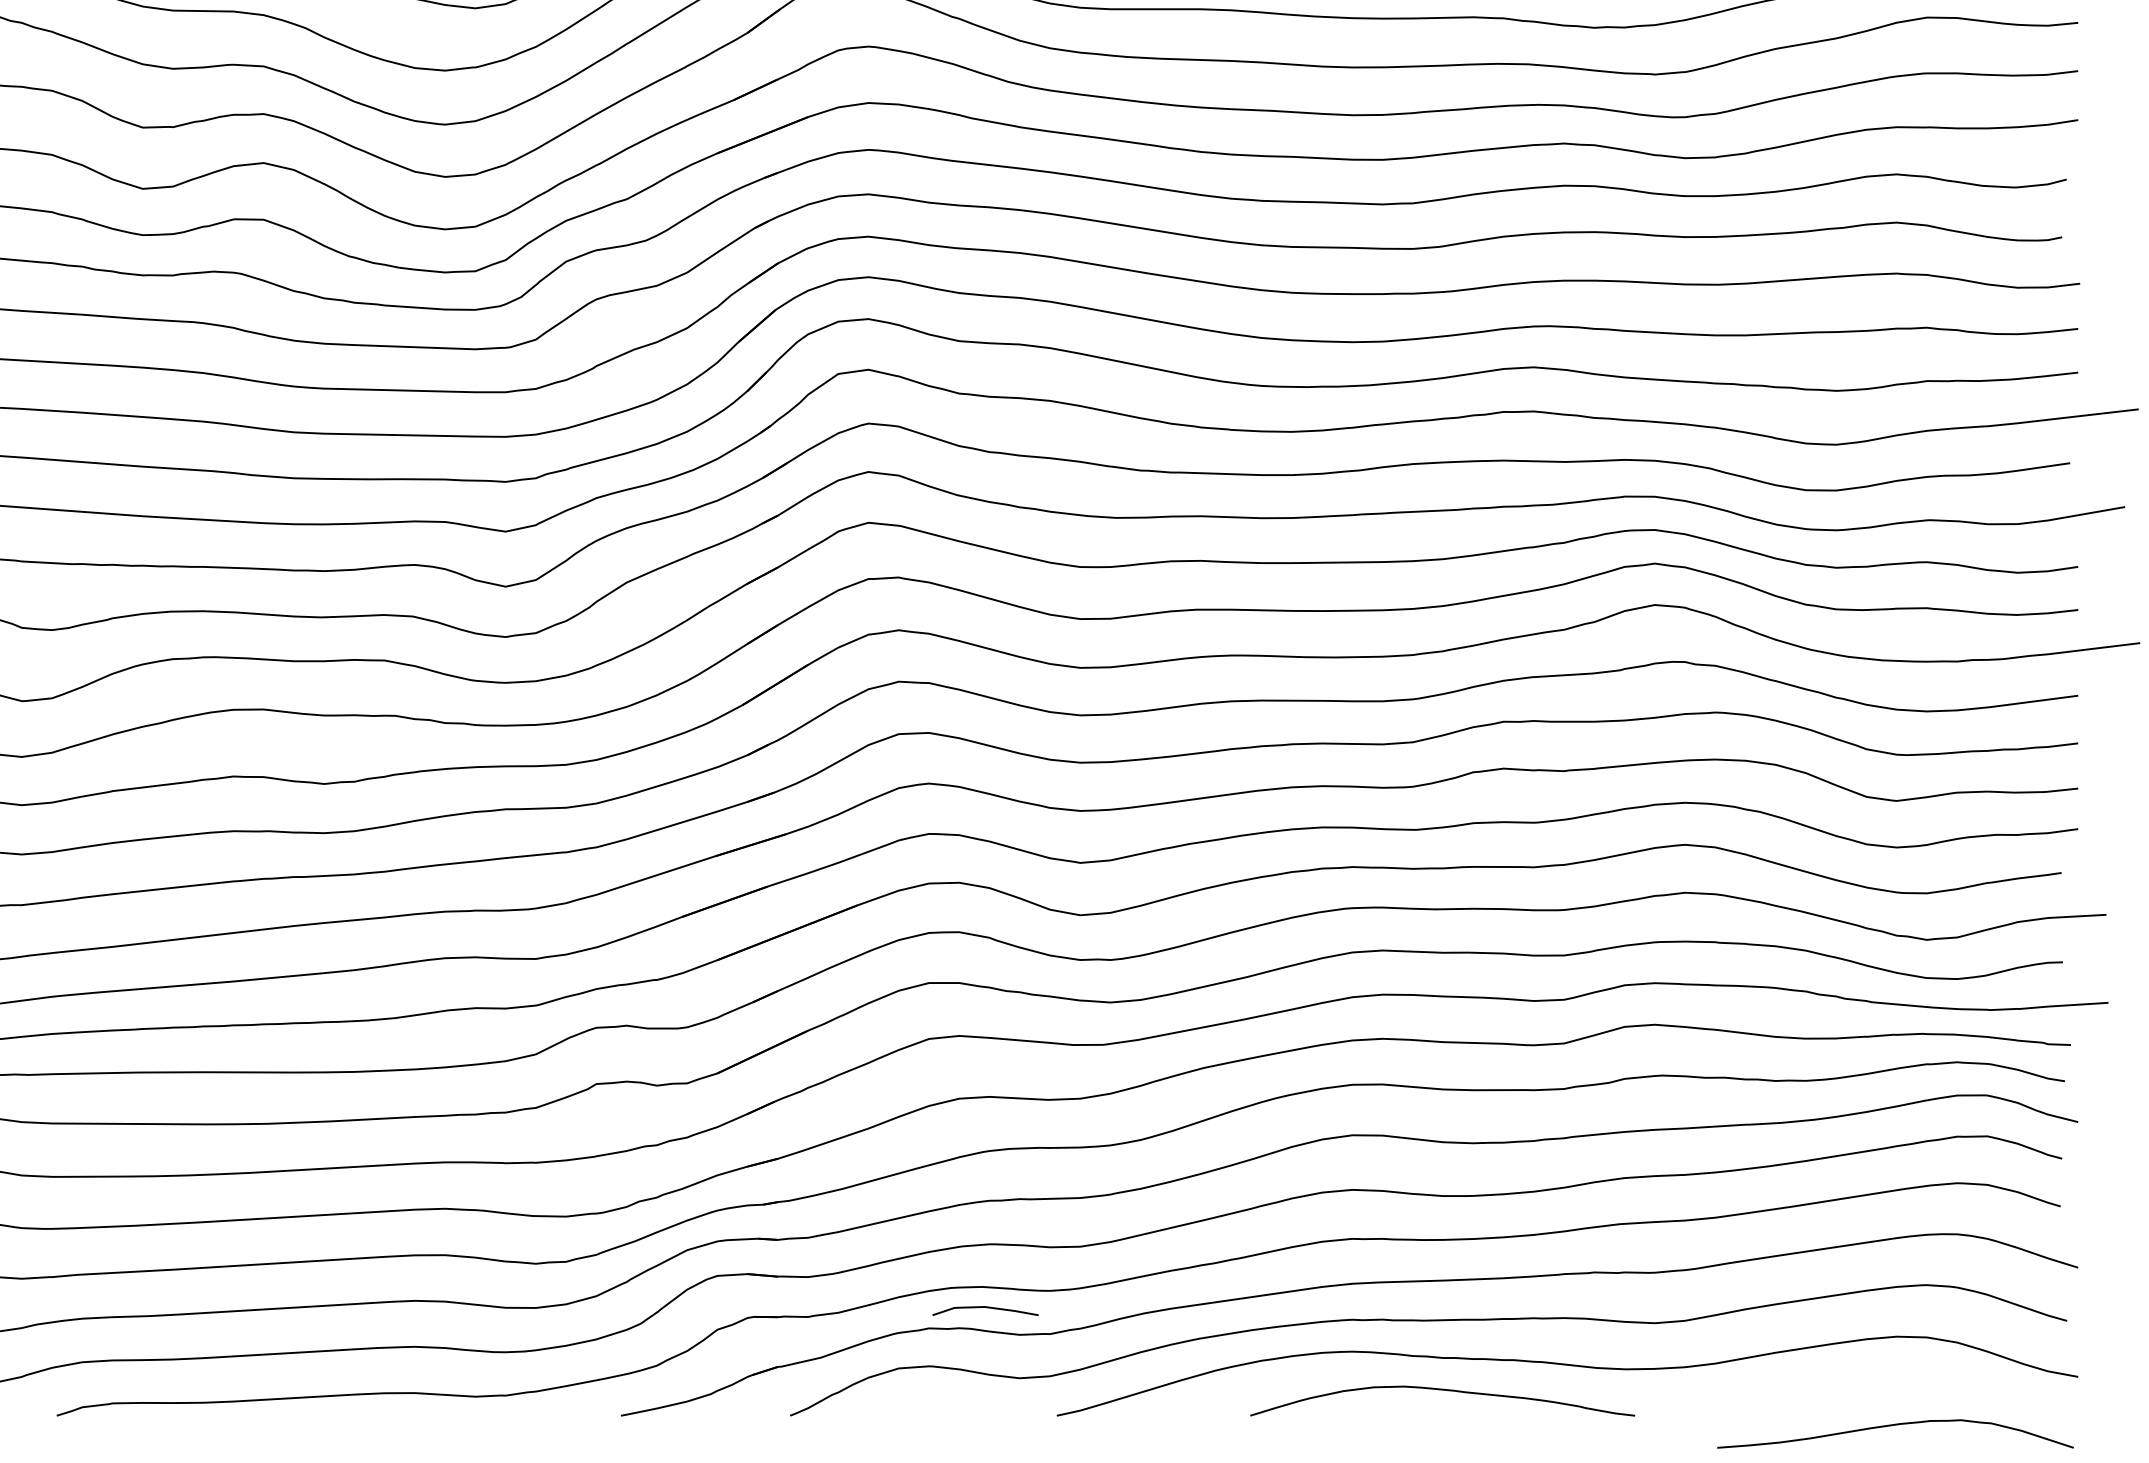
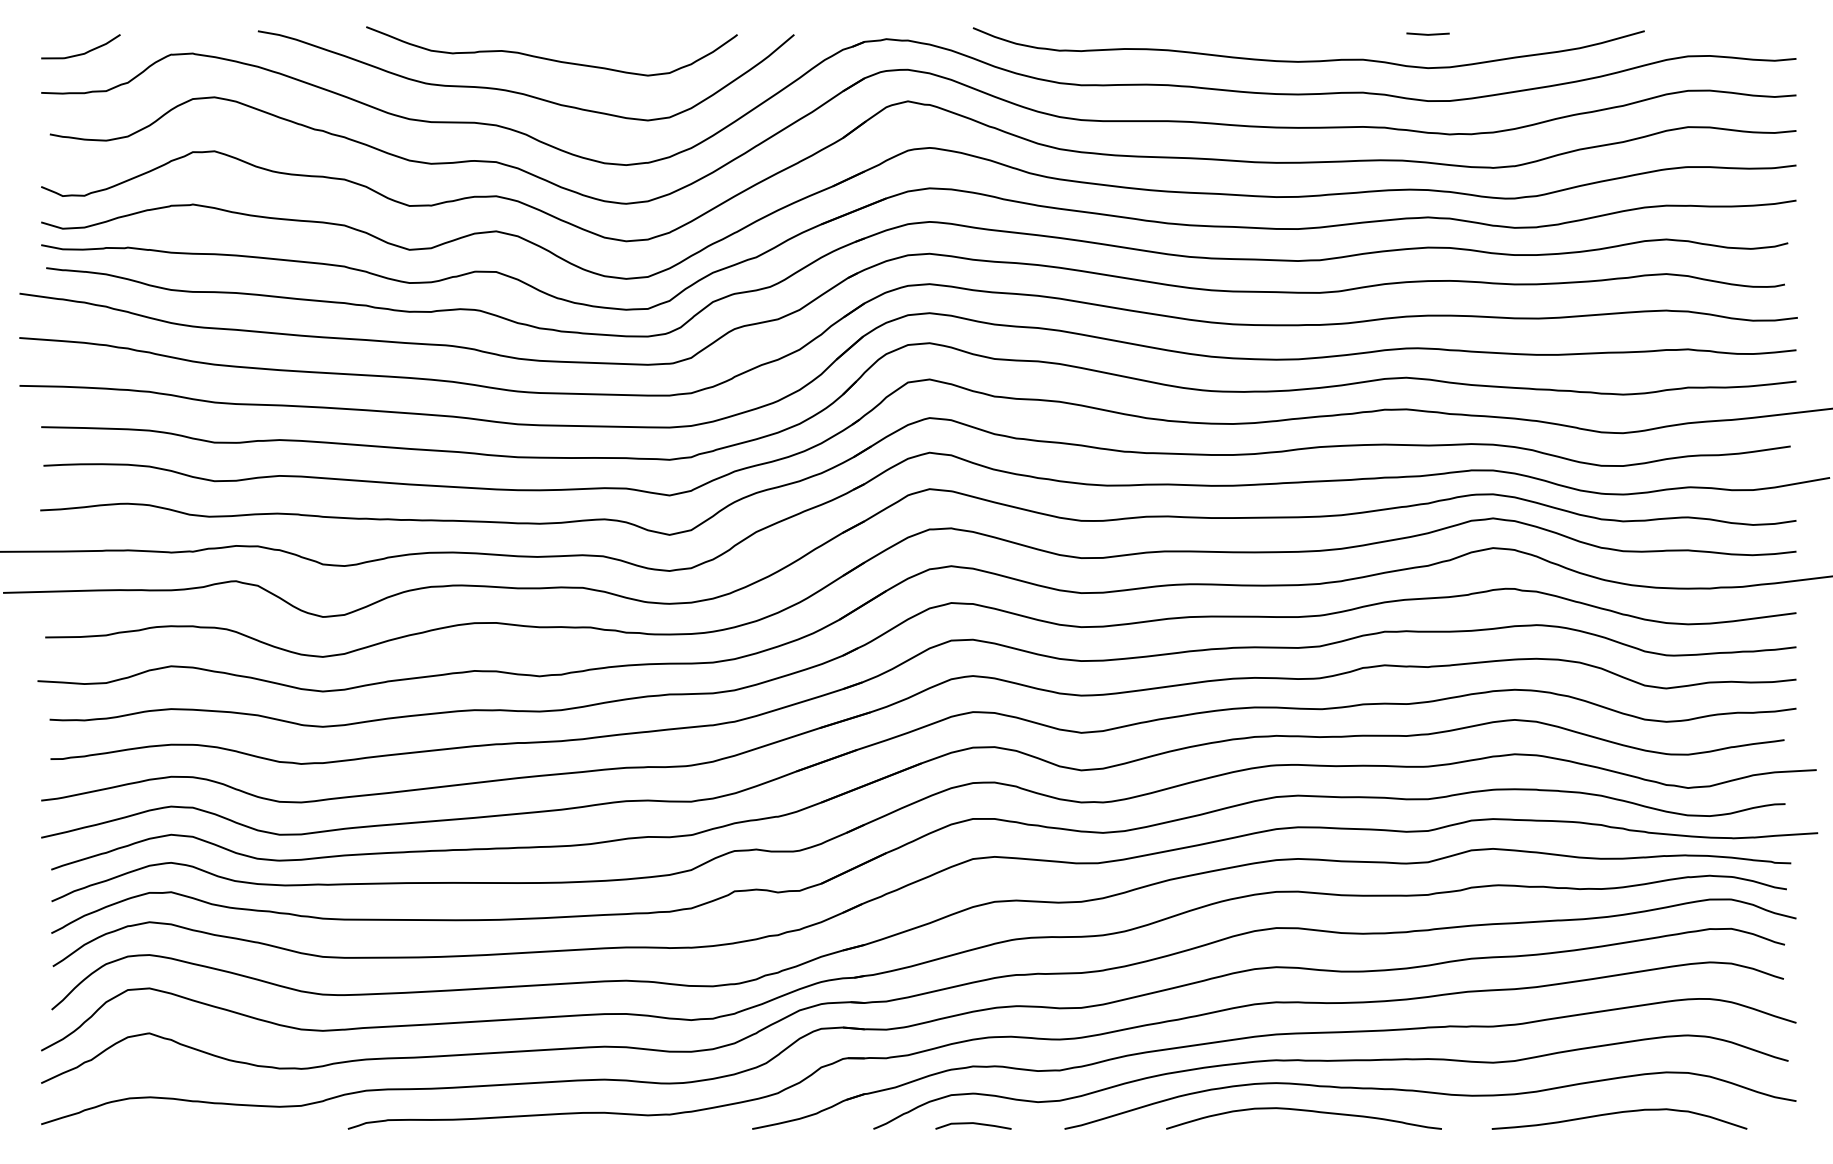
line: (985, 1308) -> (973, 1124), moved
curve: (1441, 1391) -> (1303, 1111), moved
curve: (1895, 1426) -> (1619, 1113), moved

